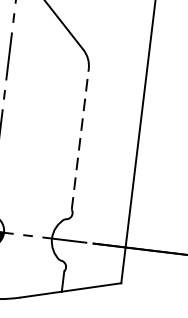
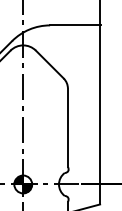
line: (79, 138) -> (67, 127), dashed -> solid

